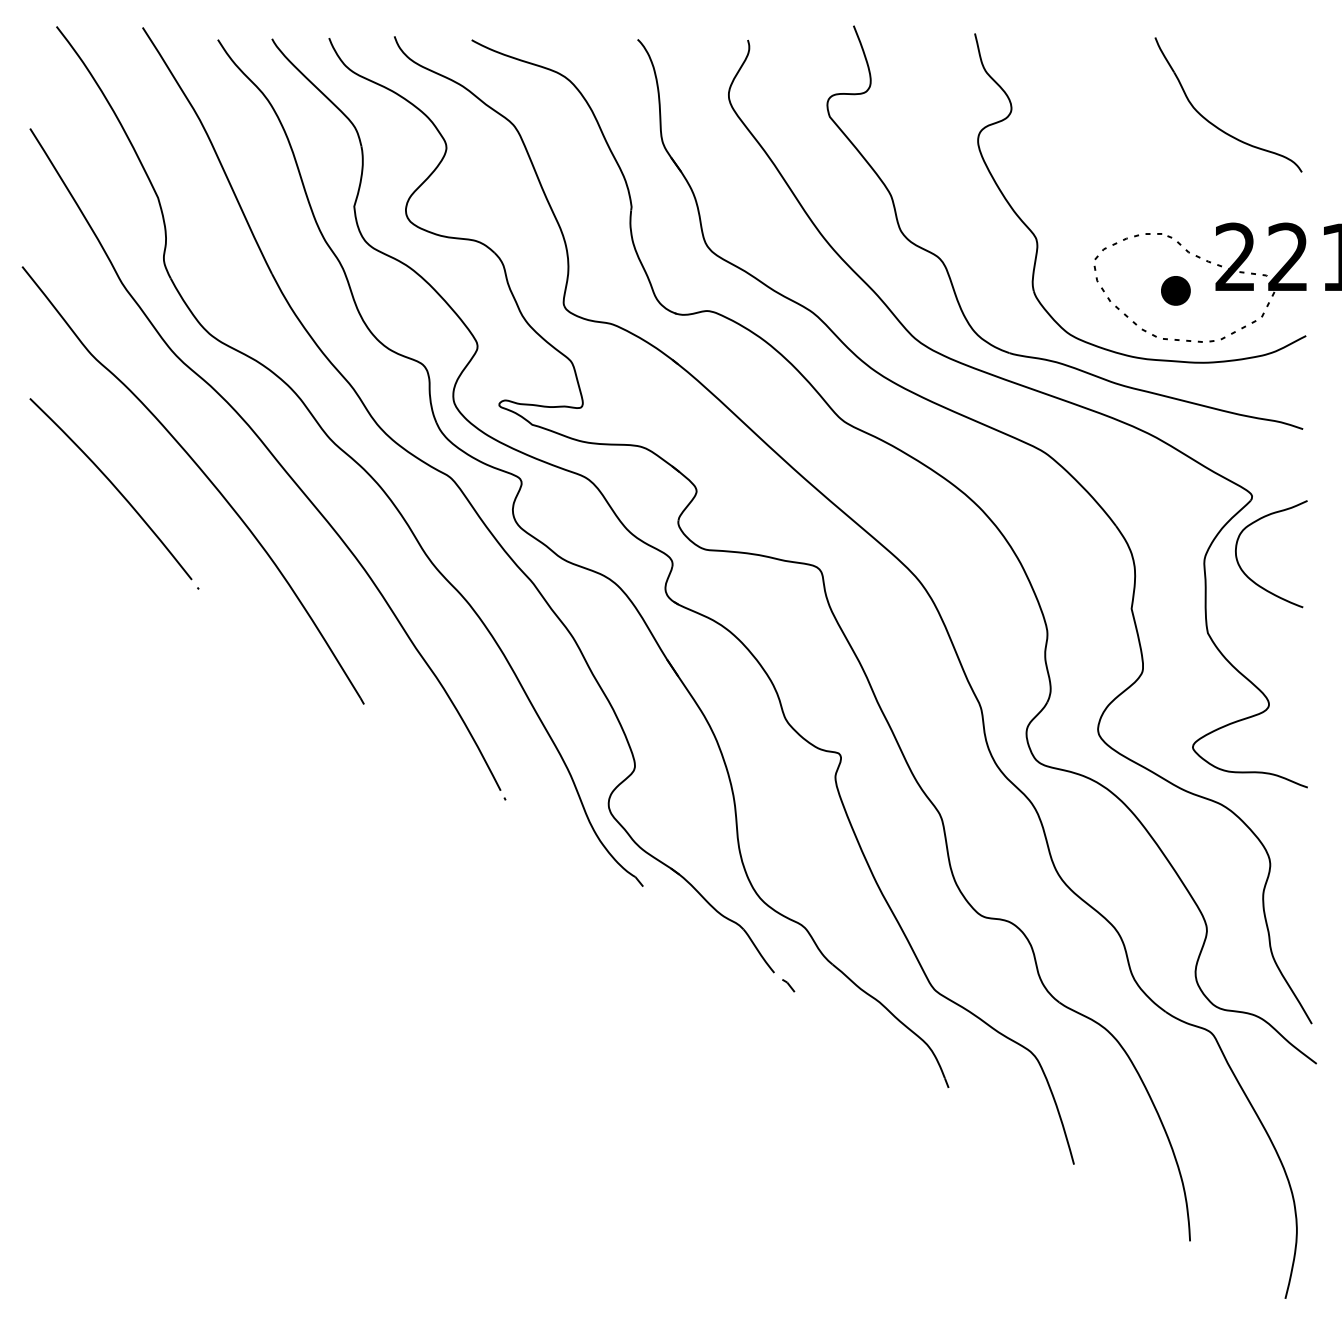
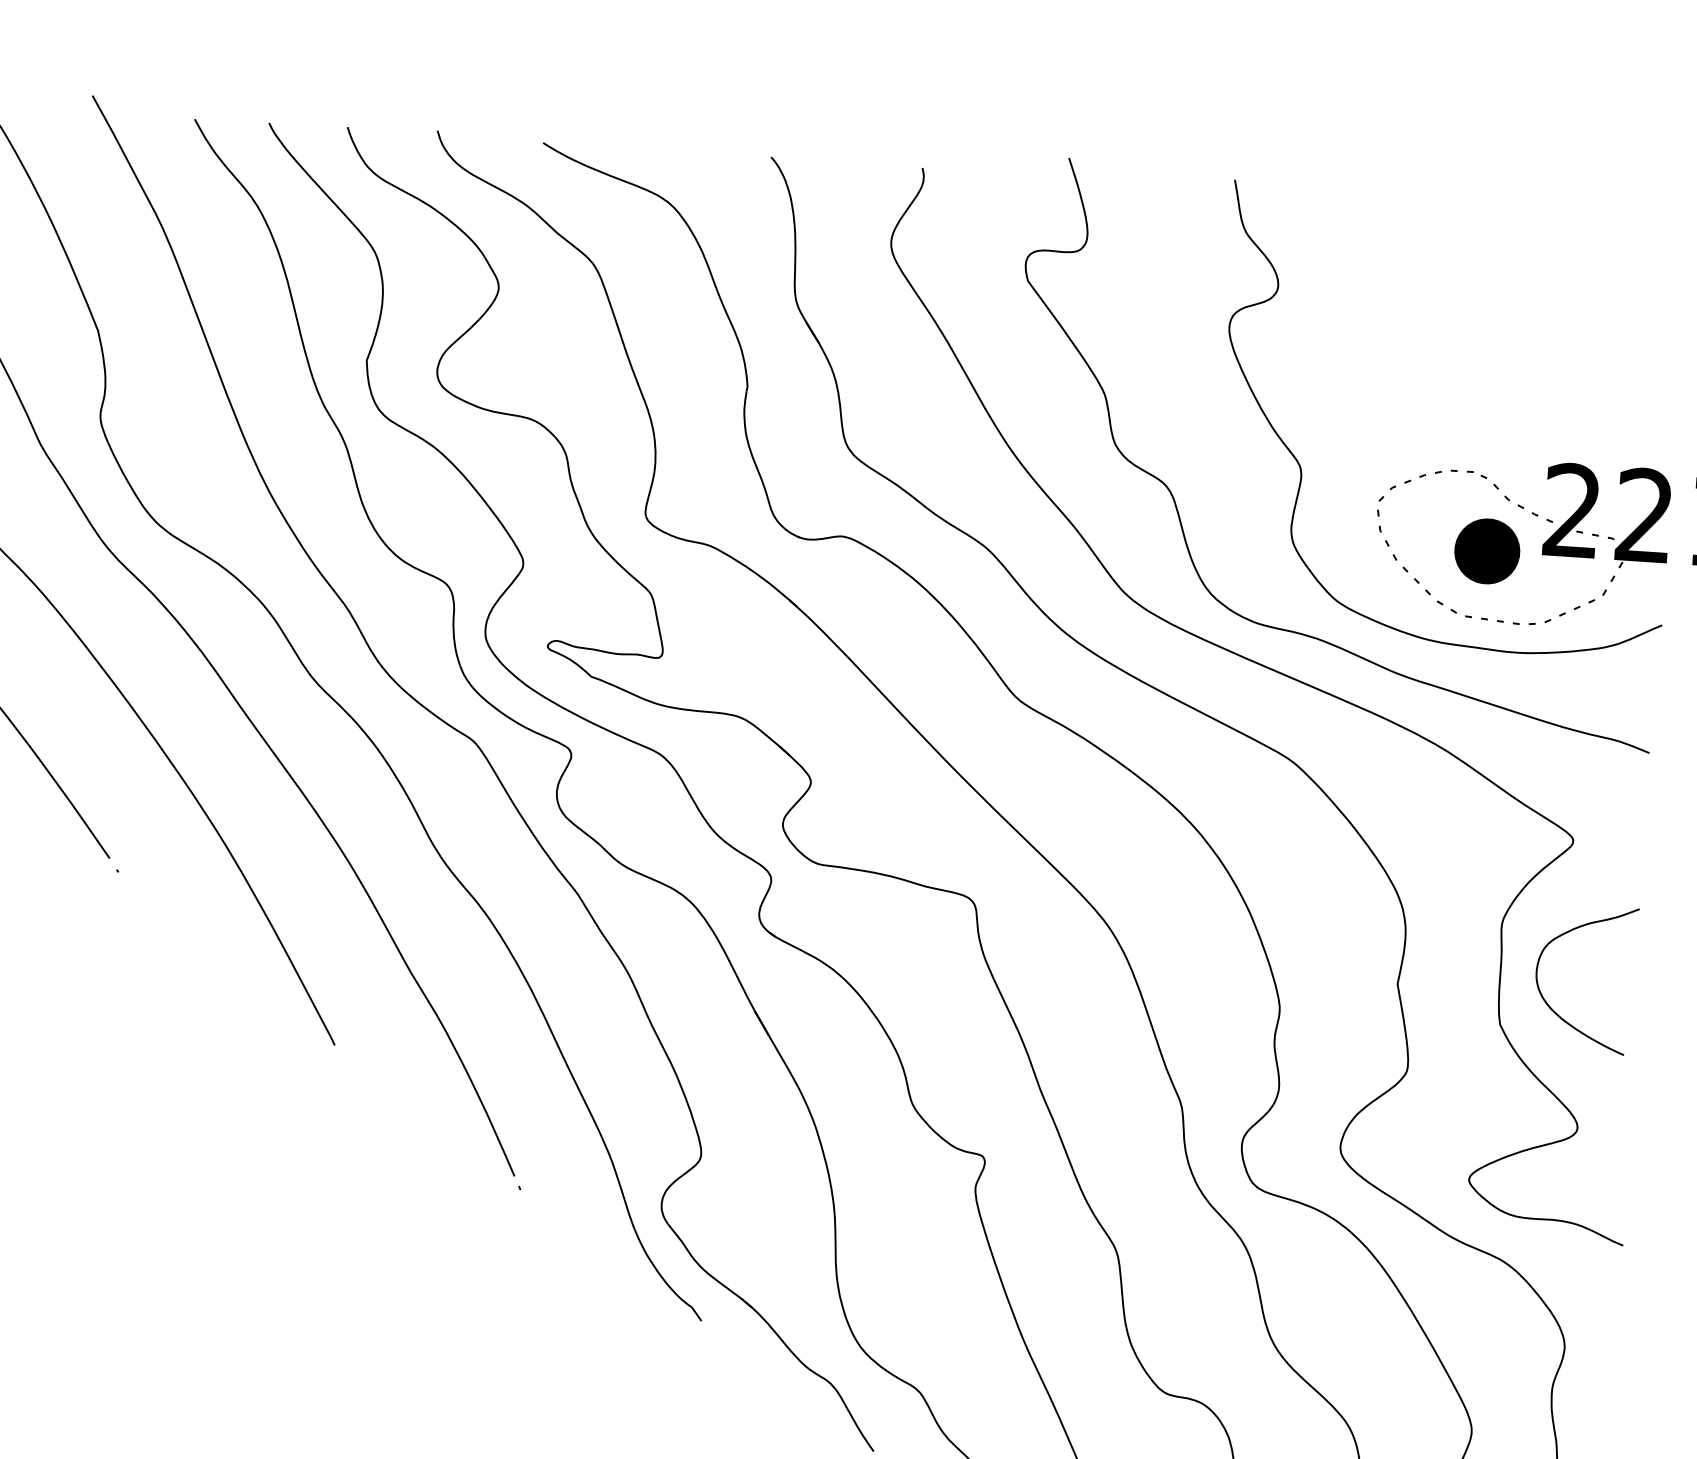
part: (1213, 123) -> (1554, 325), removed
part: (1175, 290) -> (1486, 550), size x1.6
curve: (1252, 579) -> (1556, 1012), moved

